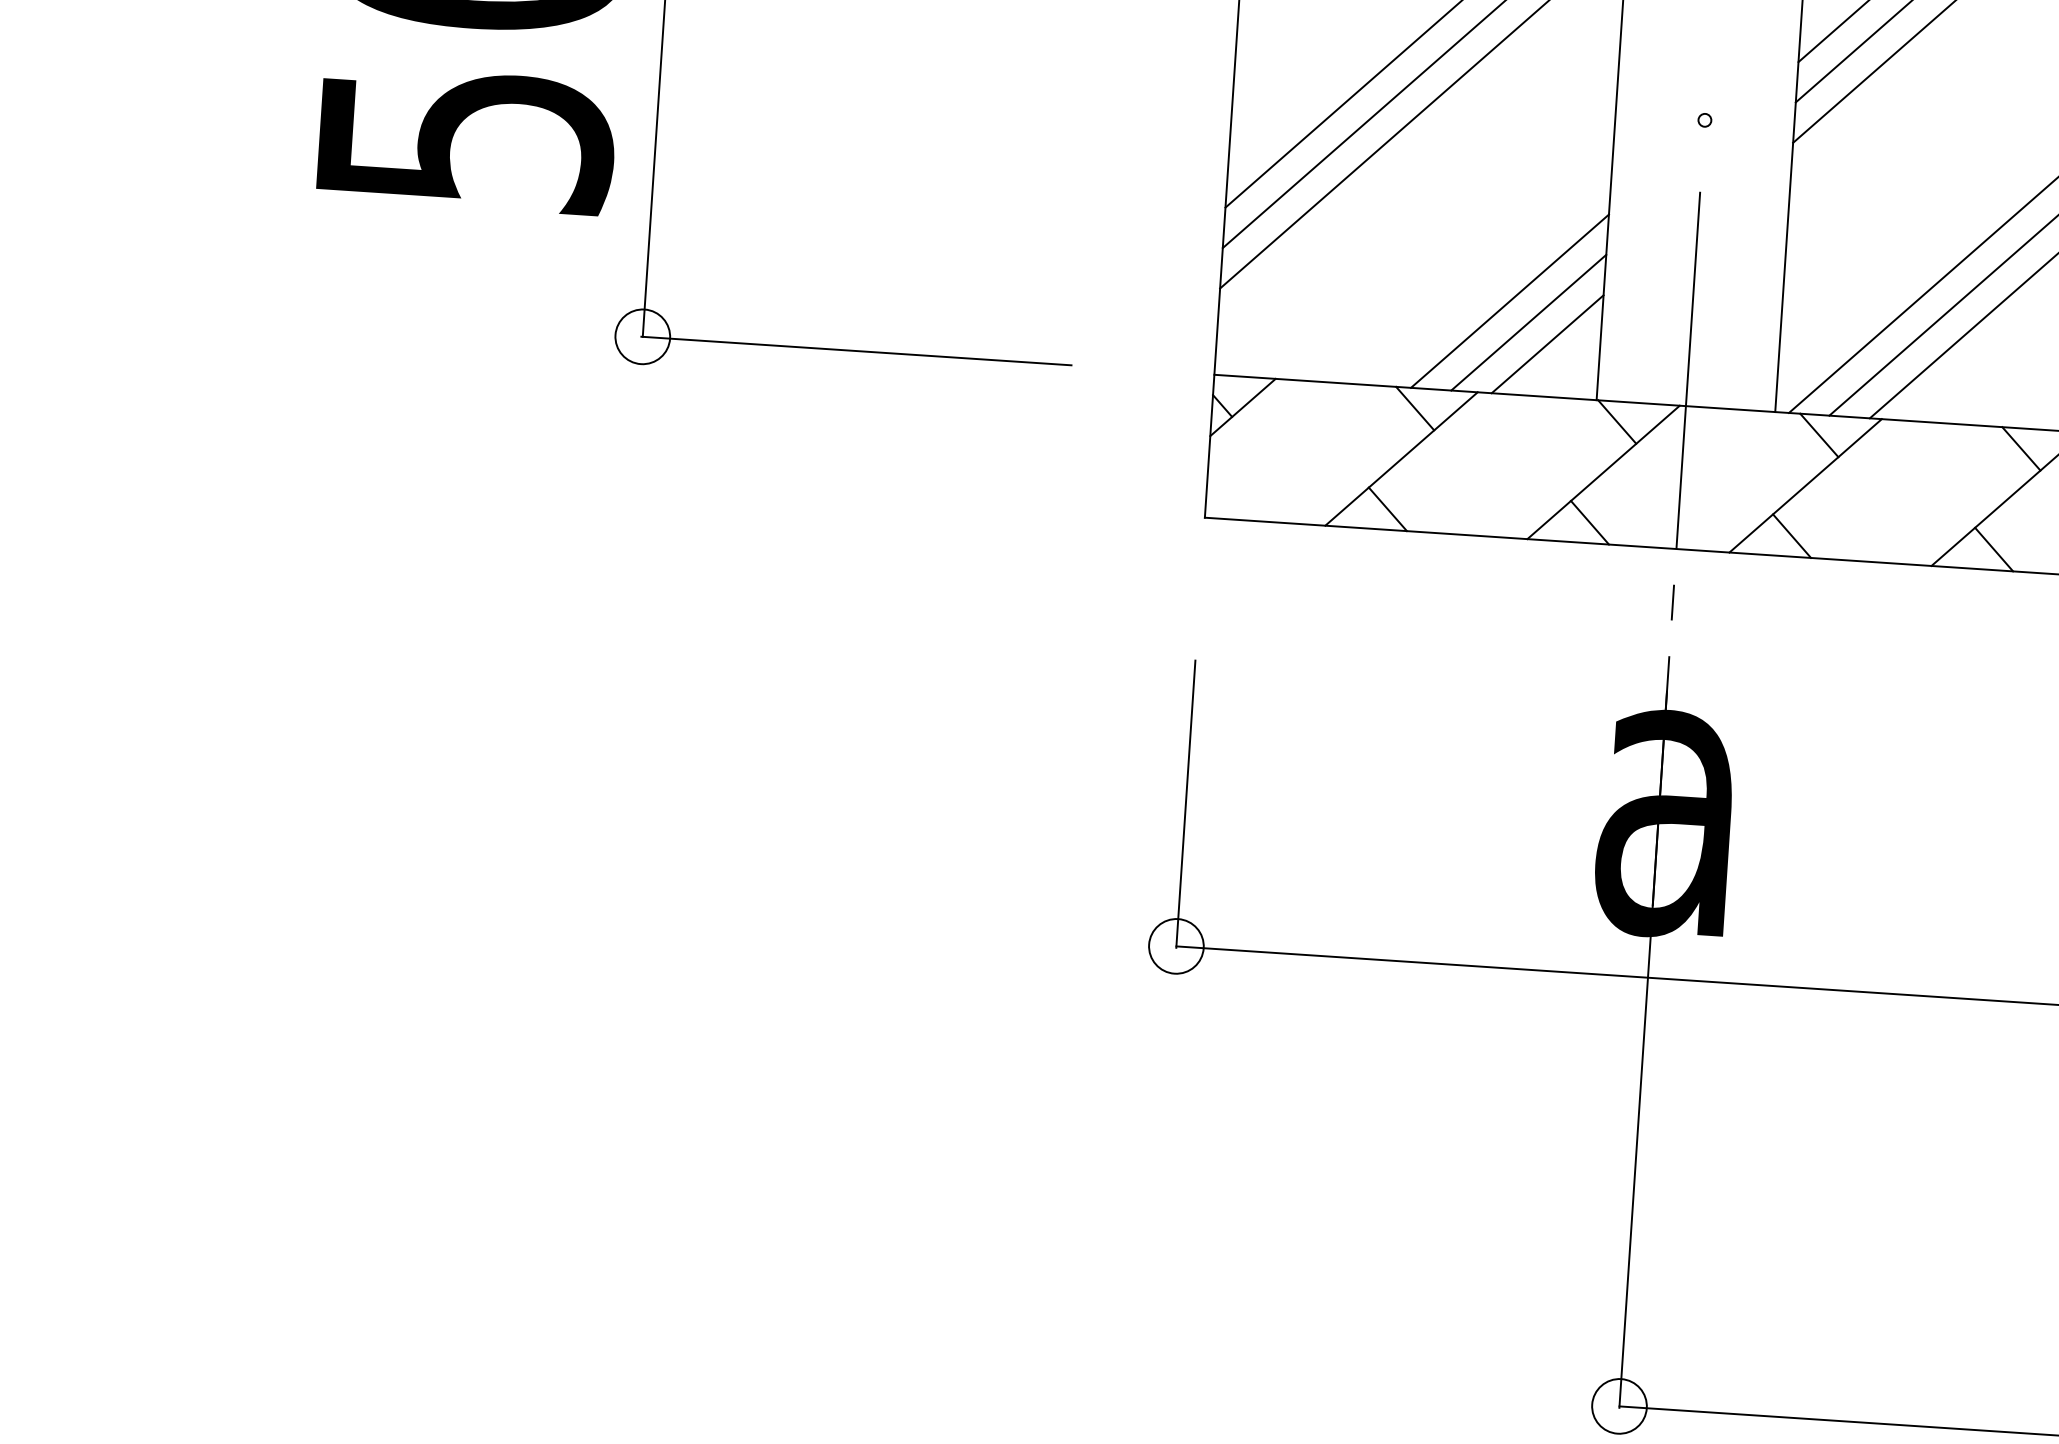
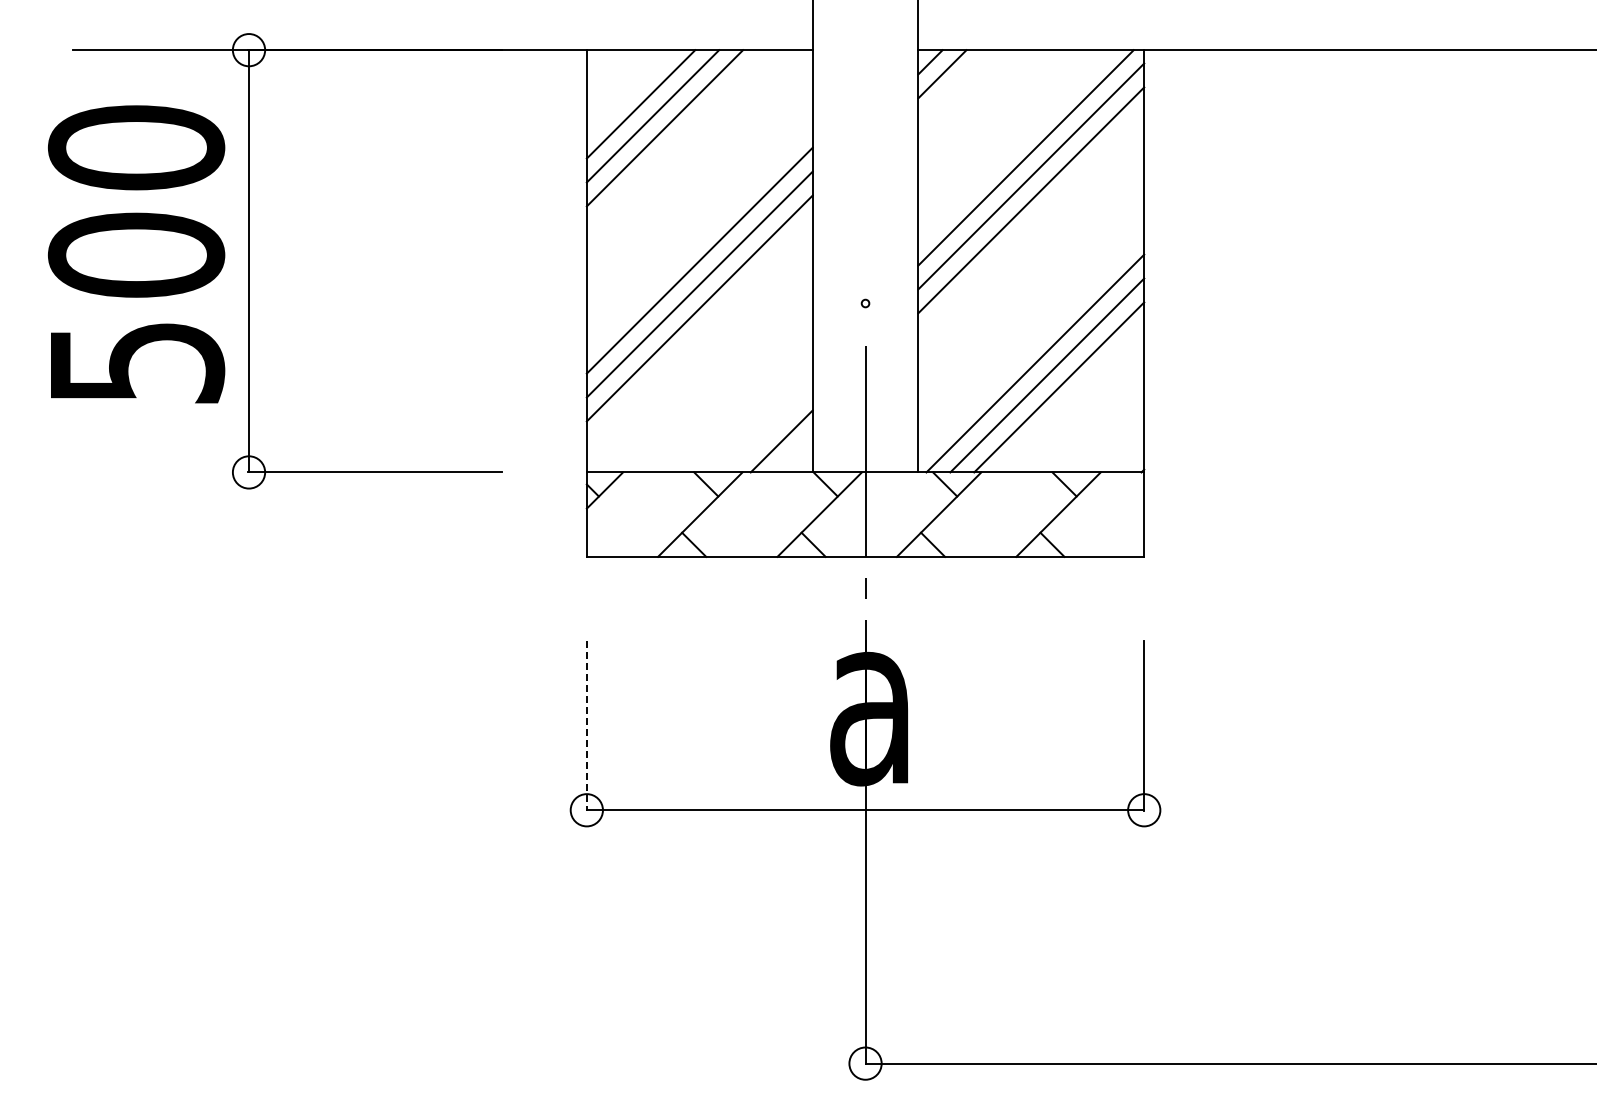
line: (1509, 301) -> (757, 417), removed
line: (1528, 322) -> (769, 429), removed
line: (1185, 804) -> (586, 726), solid -> dashed

